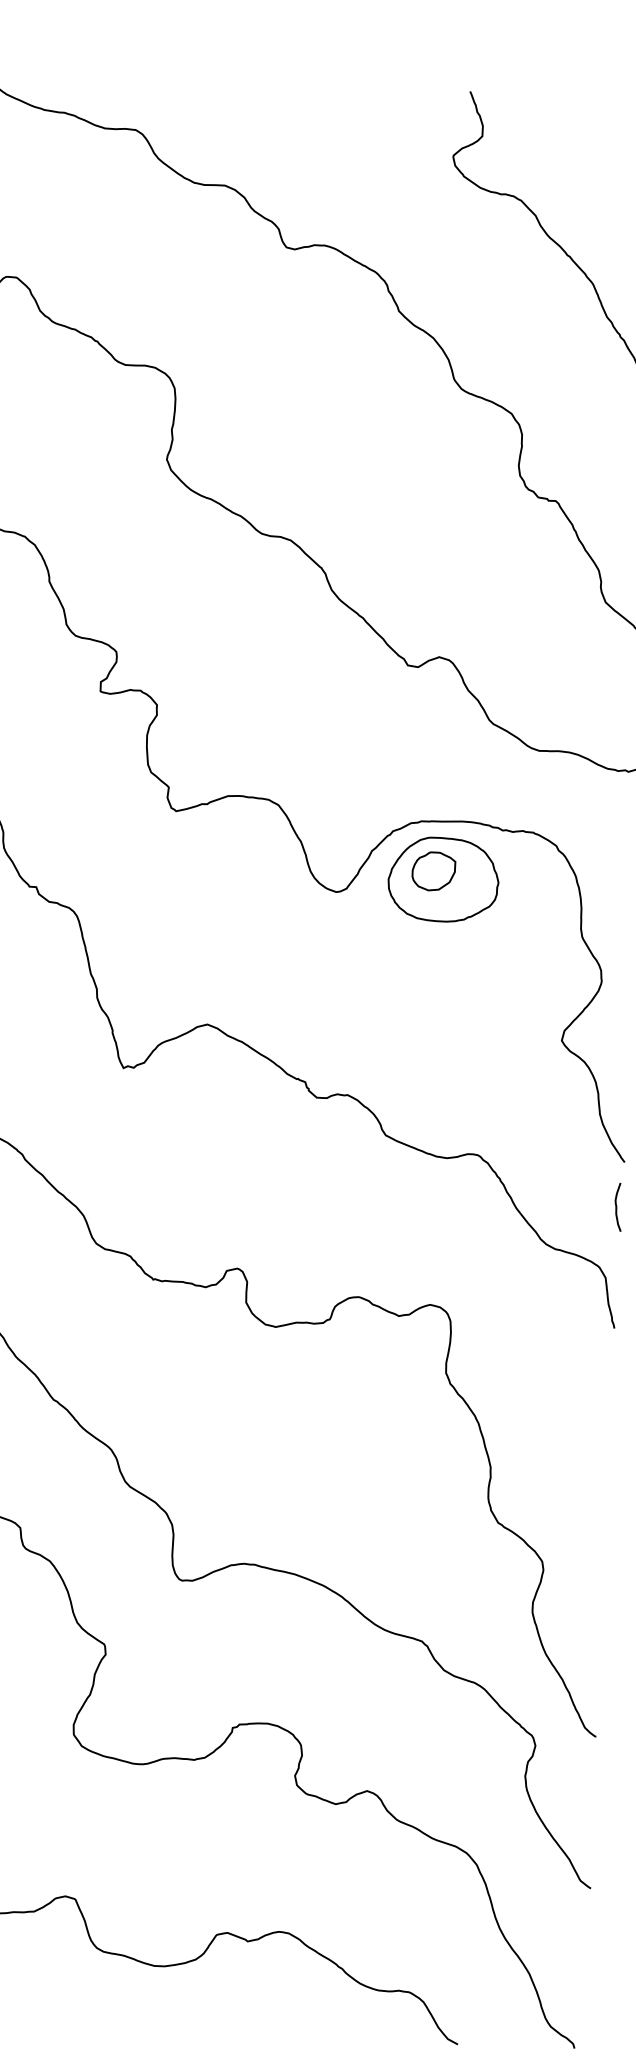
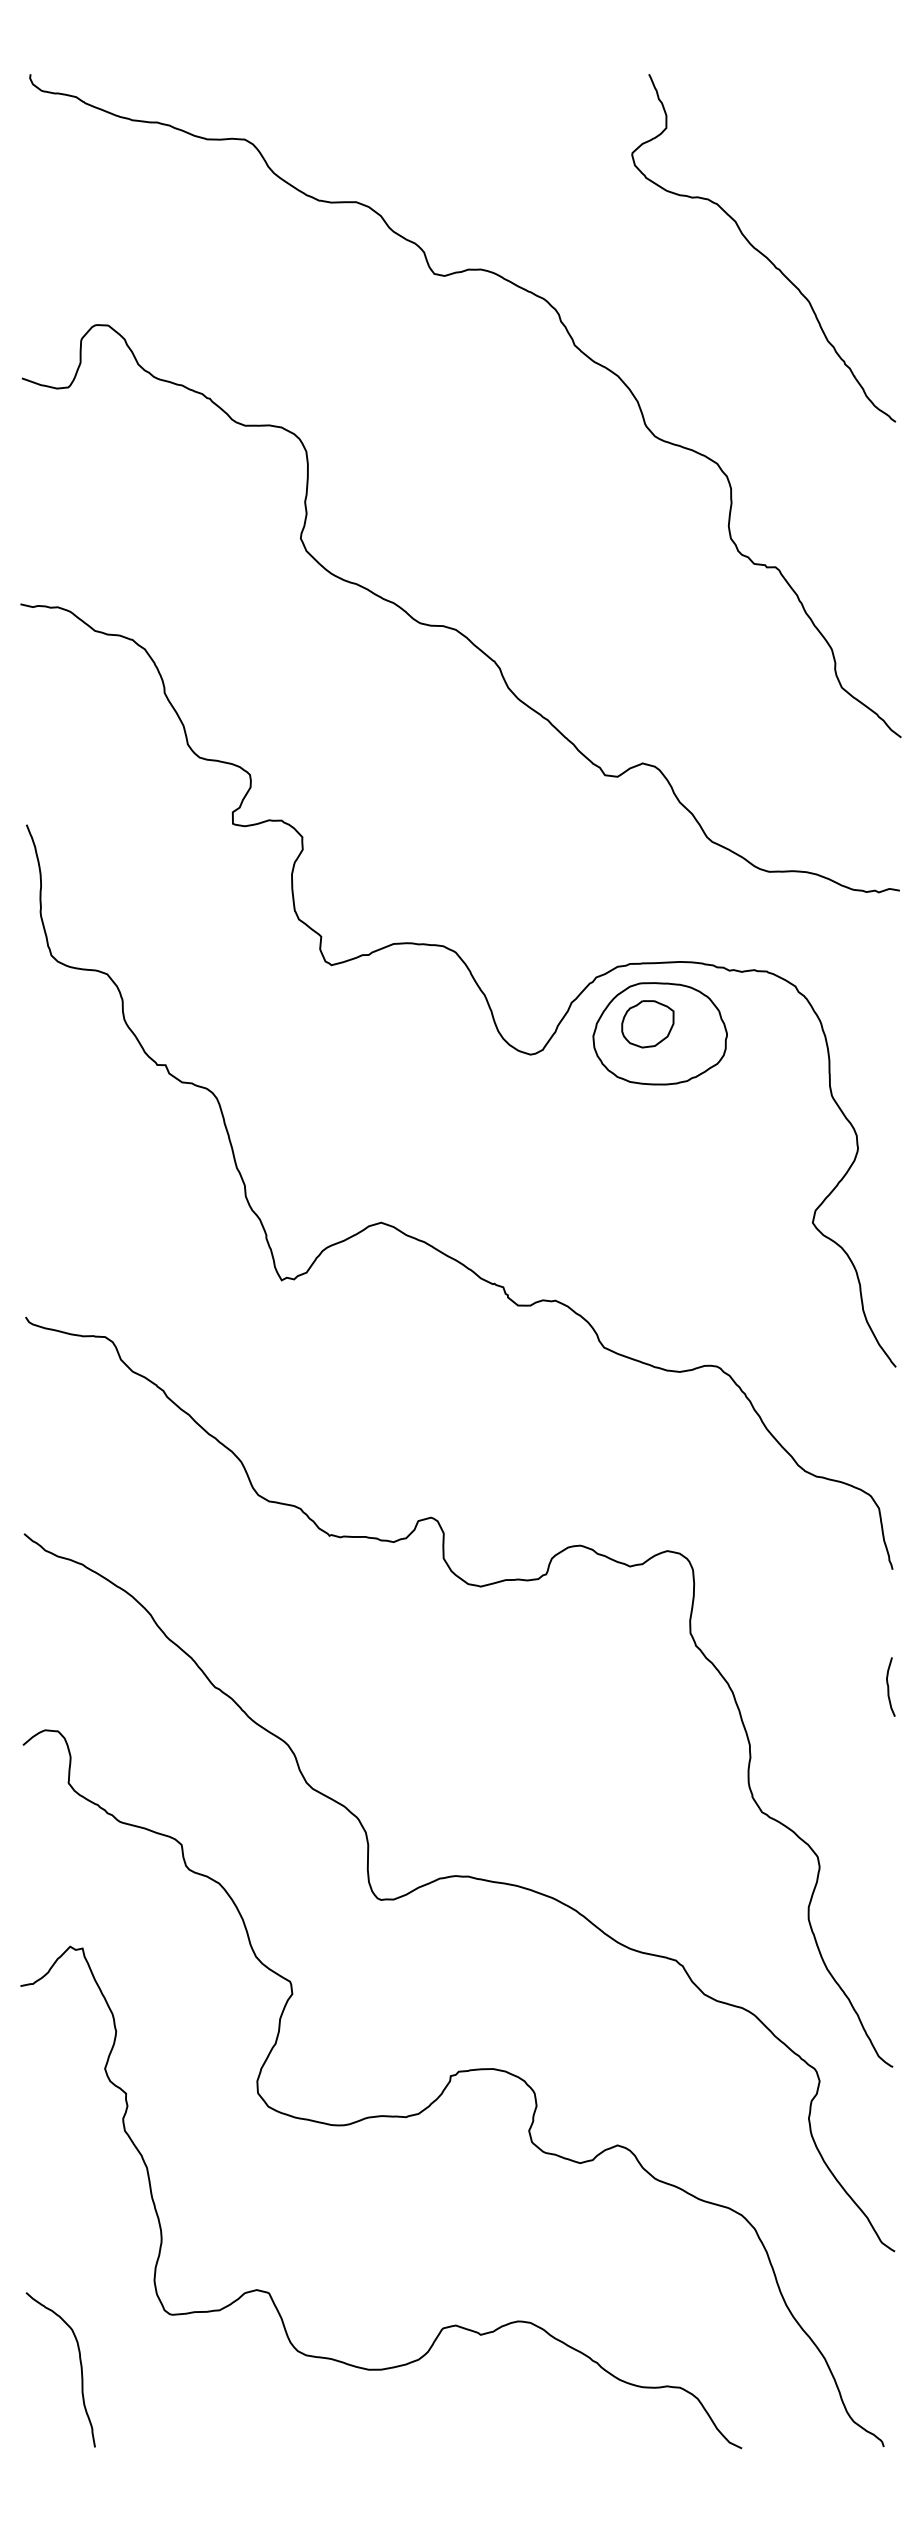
curve: (617, 1206) -> (889, 1686), moved

